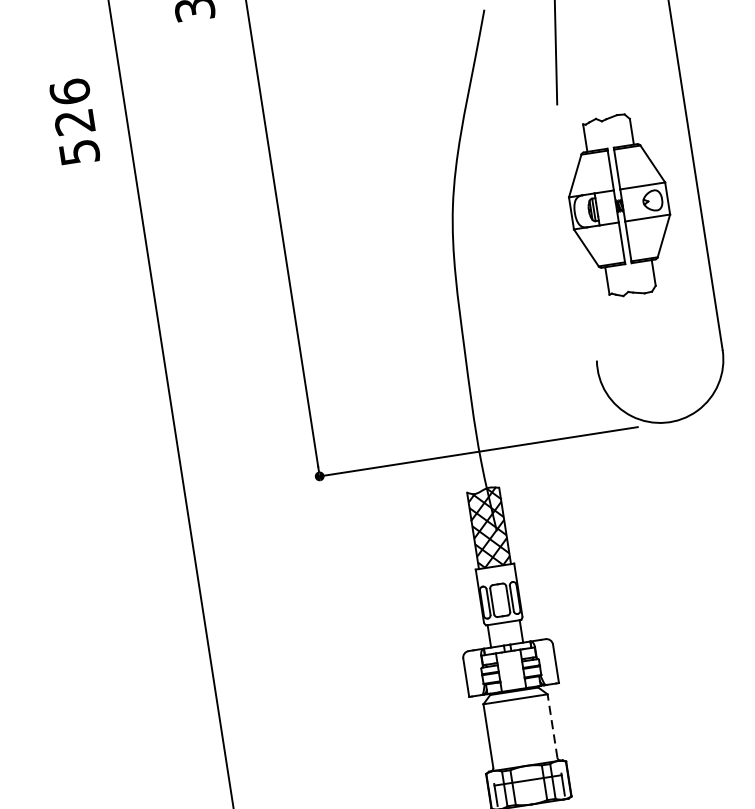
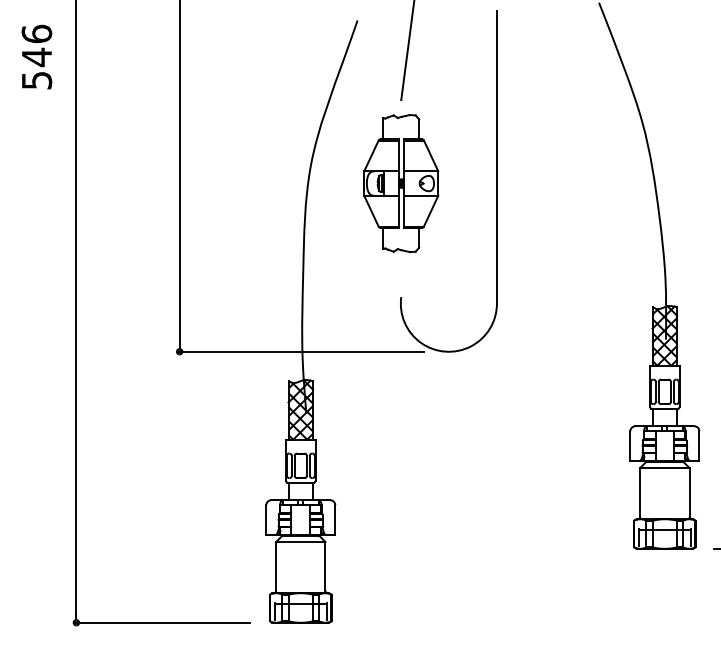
text: (74, 122) -> (36, 57), 526 -> 546
part: (619, 205) -> (401, 183), moved
line: (552, 724) -> (325, 565), dashed -> solid

